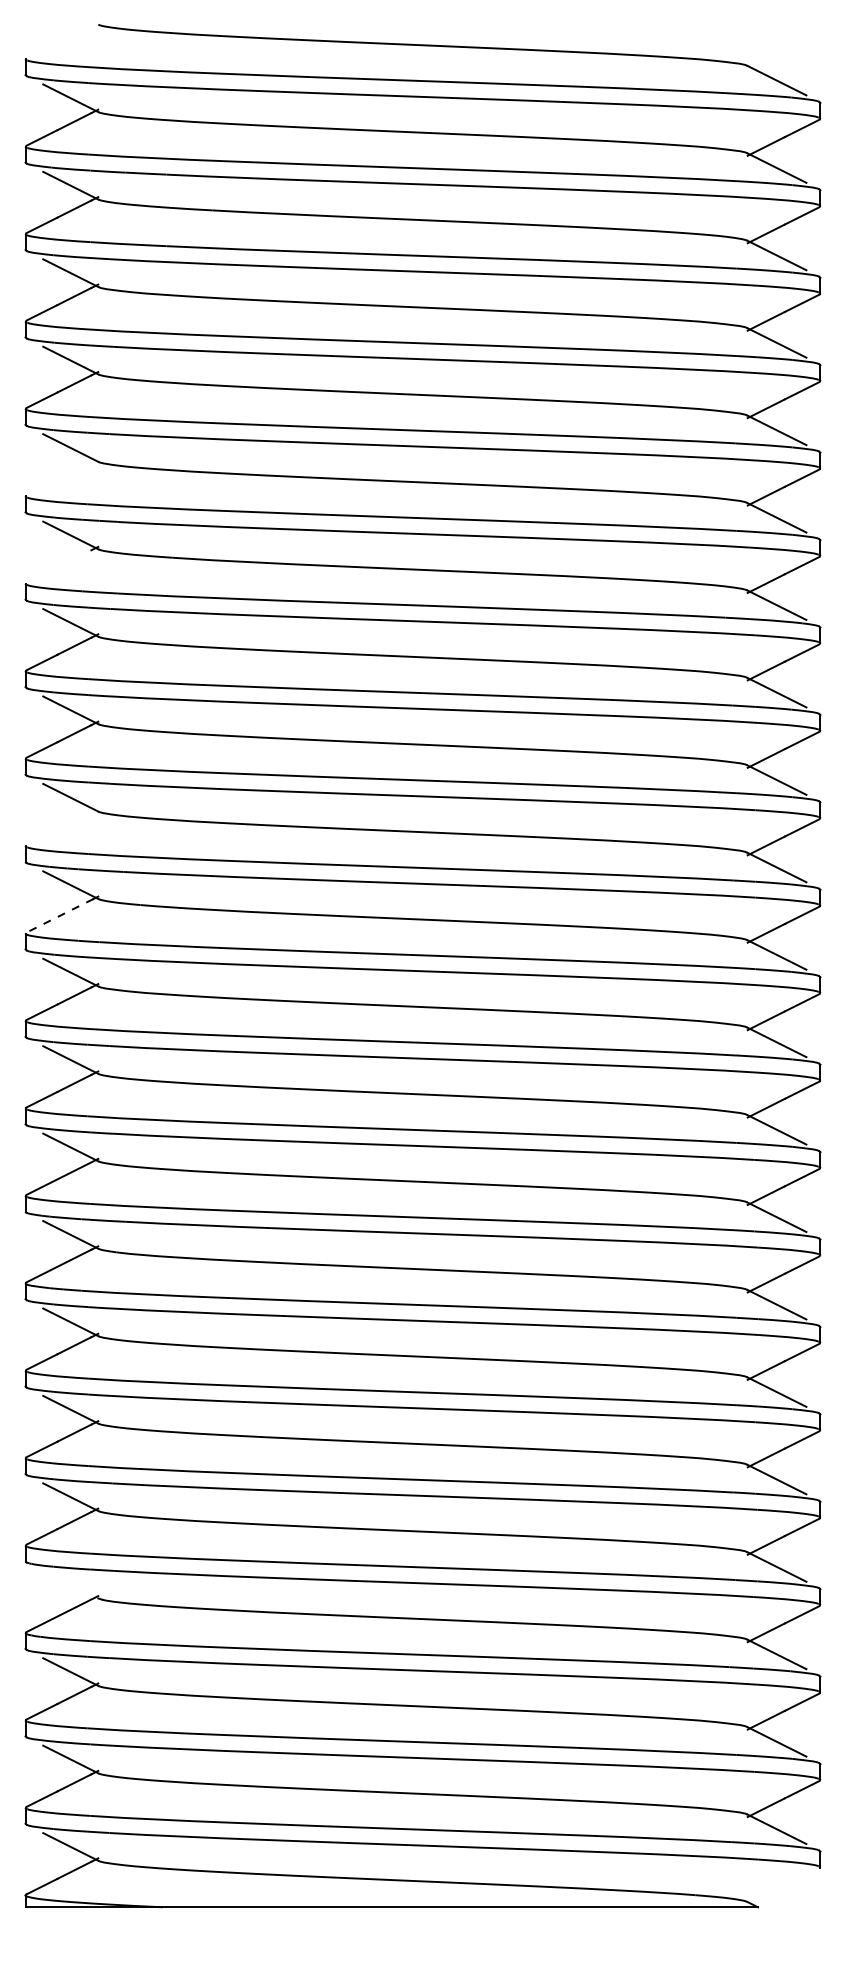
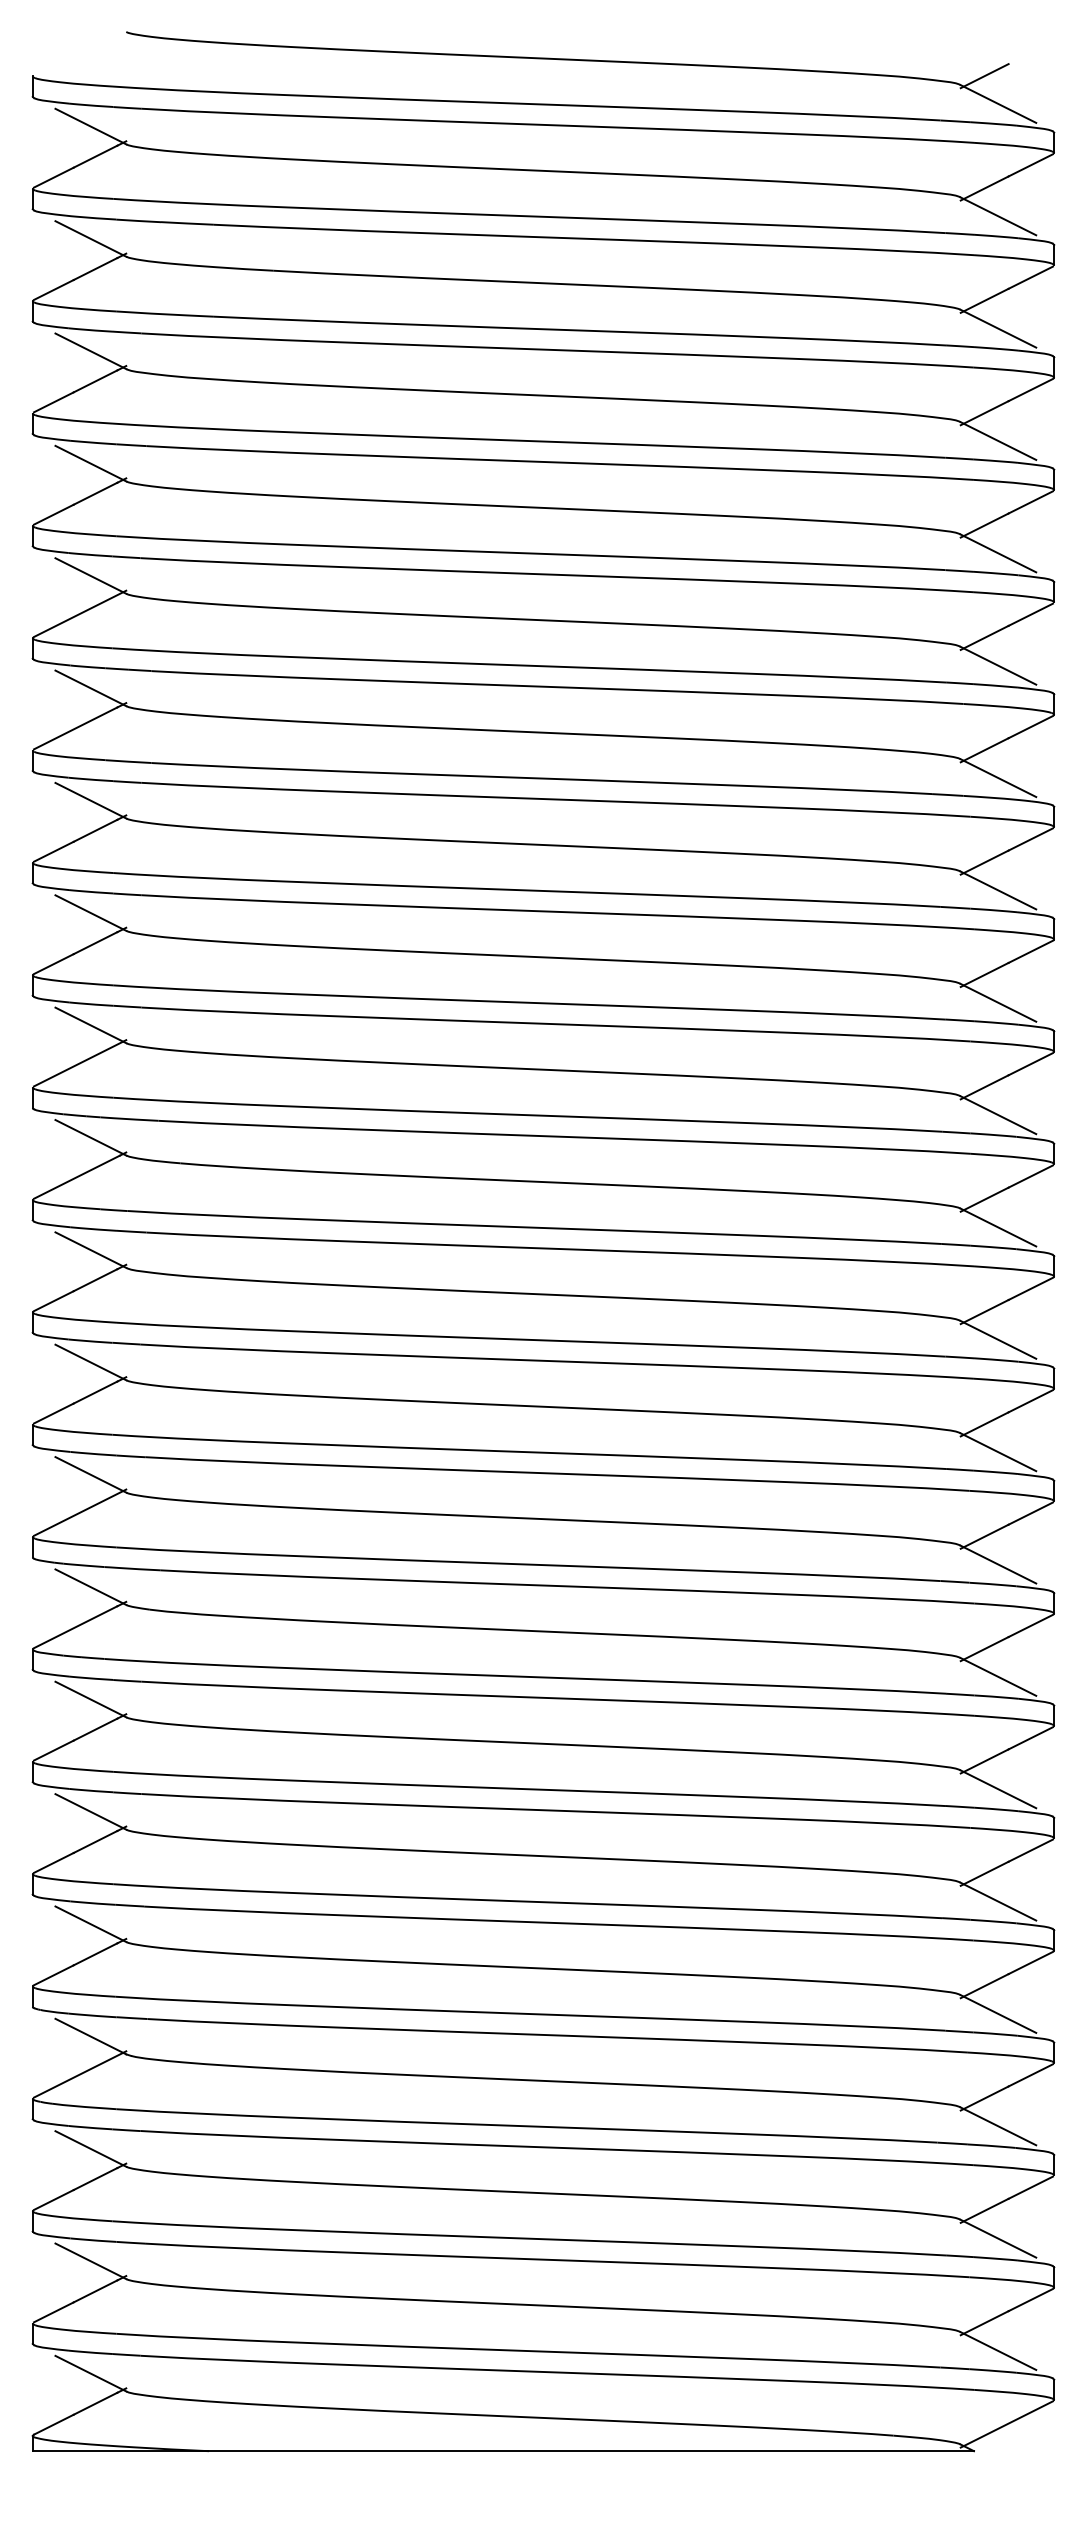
line: (766, 59) -> (984, 76), added
line: (62, 477) -> (80, 613), added
line: (58, 566) -> (75, 728), added
line: (62, 827) -> (80, 1063), added
line: (59, 916) -> (76, 1177), dashed -> solid
line: (70, 1584) -> (90, 2036), added
line: (783, 1886) -> (1006, 2424), added

